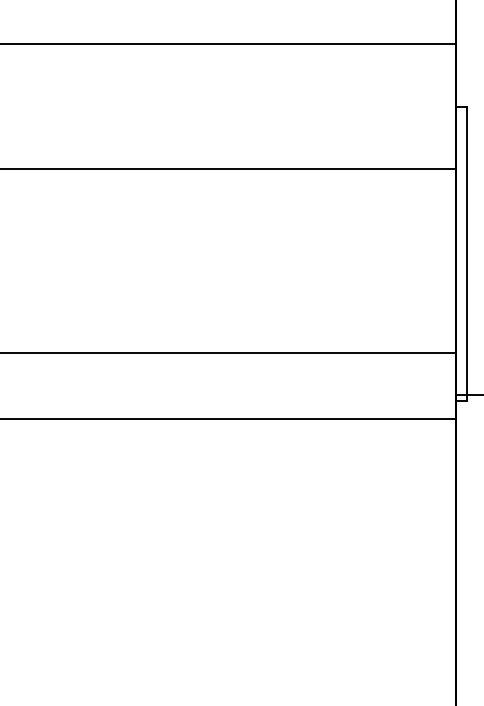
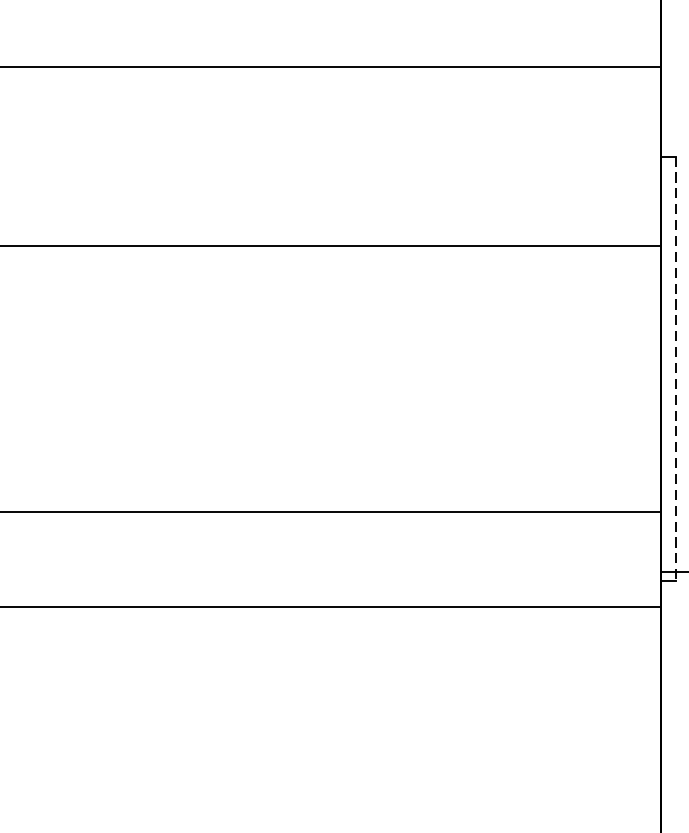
line: (466, 254) -> (676, 369), solid -> dashed

